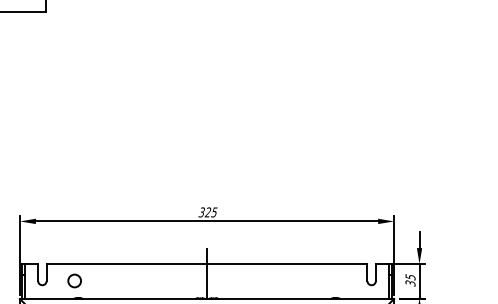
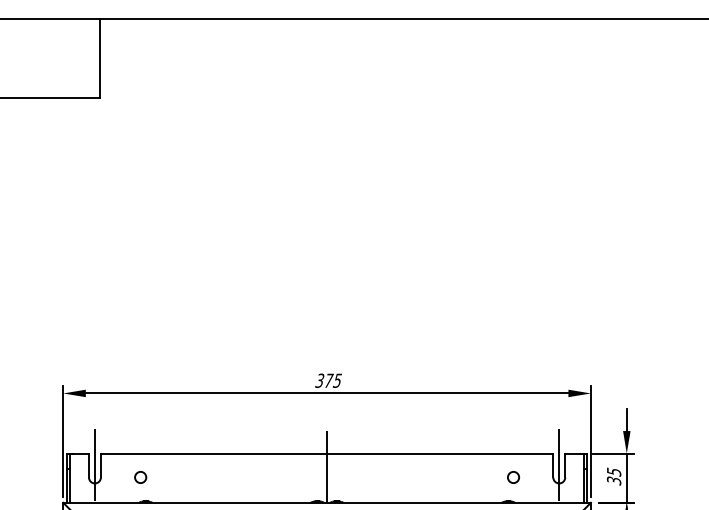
text: (207, 212) -> (328, 380), 325 -> 375
line: (42, 271) -> (94, 463), added
line: (371, 271) -> (559, 463), added
circle: (74, 281) -> (140, 477), size x0.62
circle: (339, 281) -> (513, 477), added

